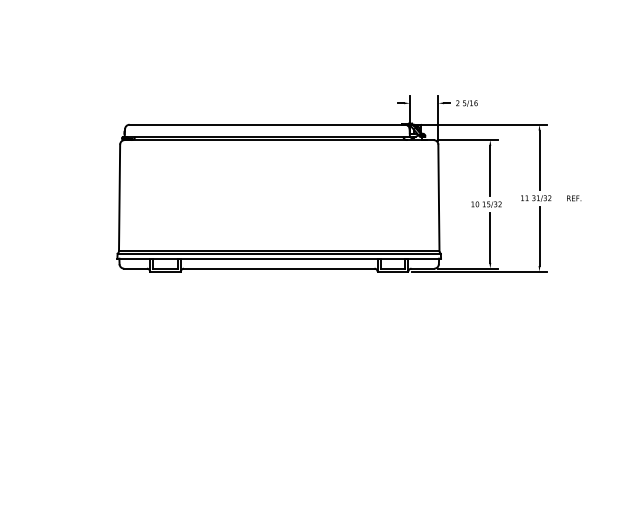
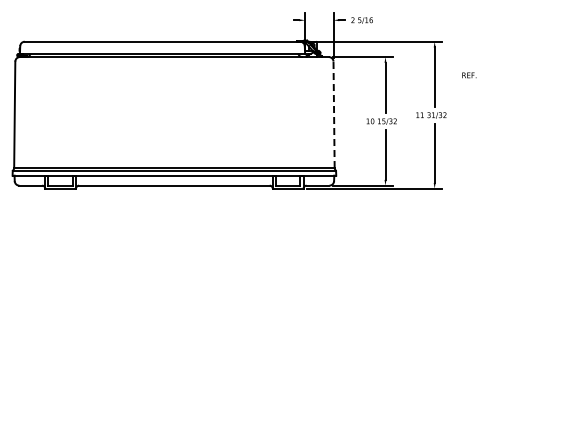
line: (438, 197) -> (333, 114), solid -> dashed
text: (574, 198) -> (469, 75), moved

